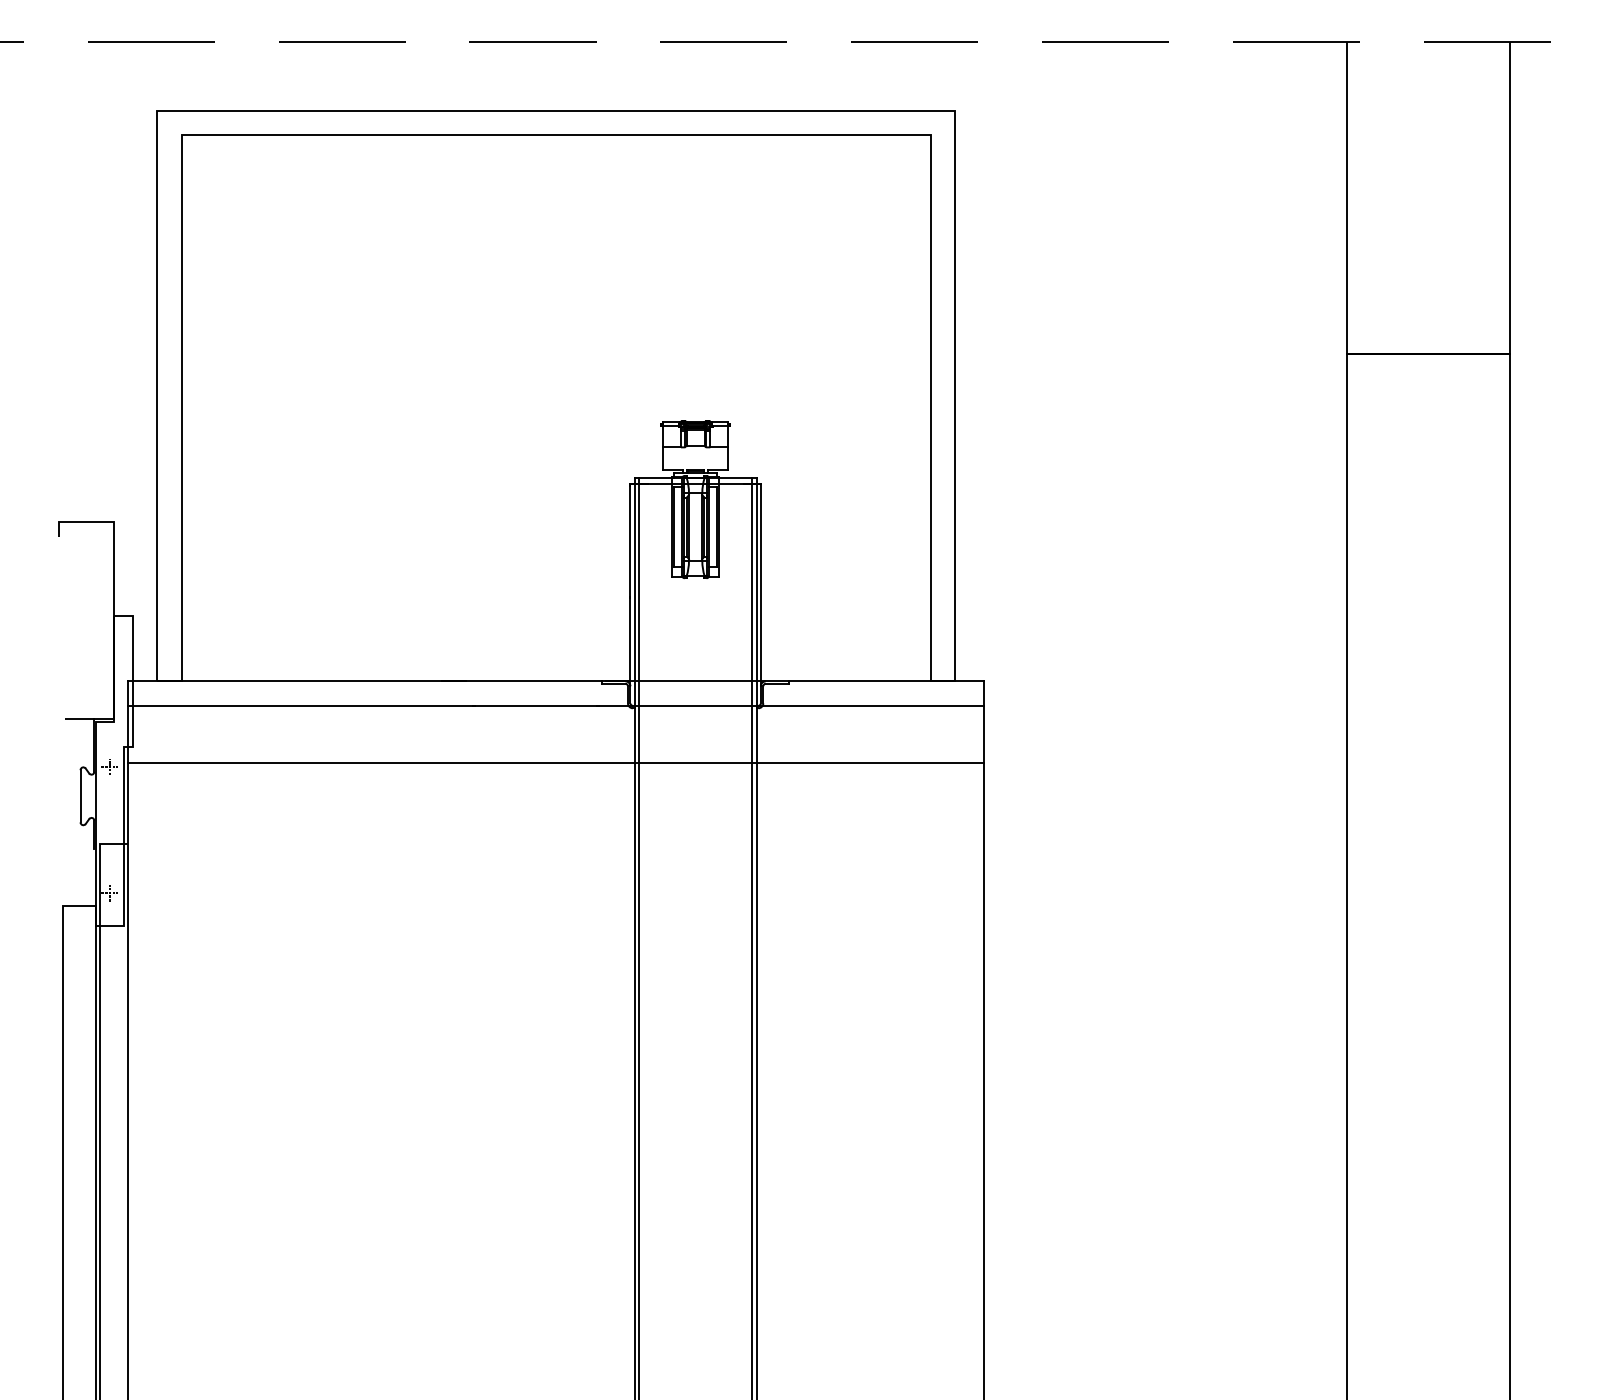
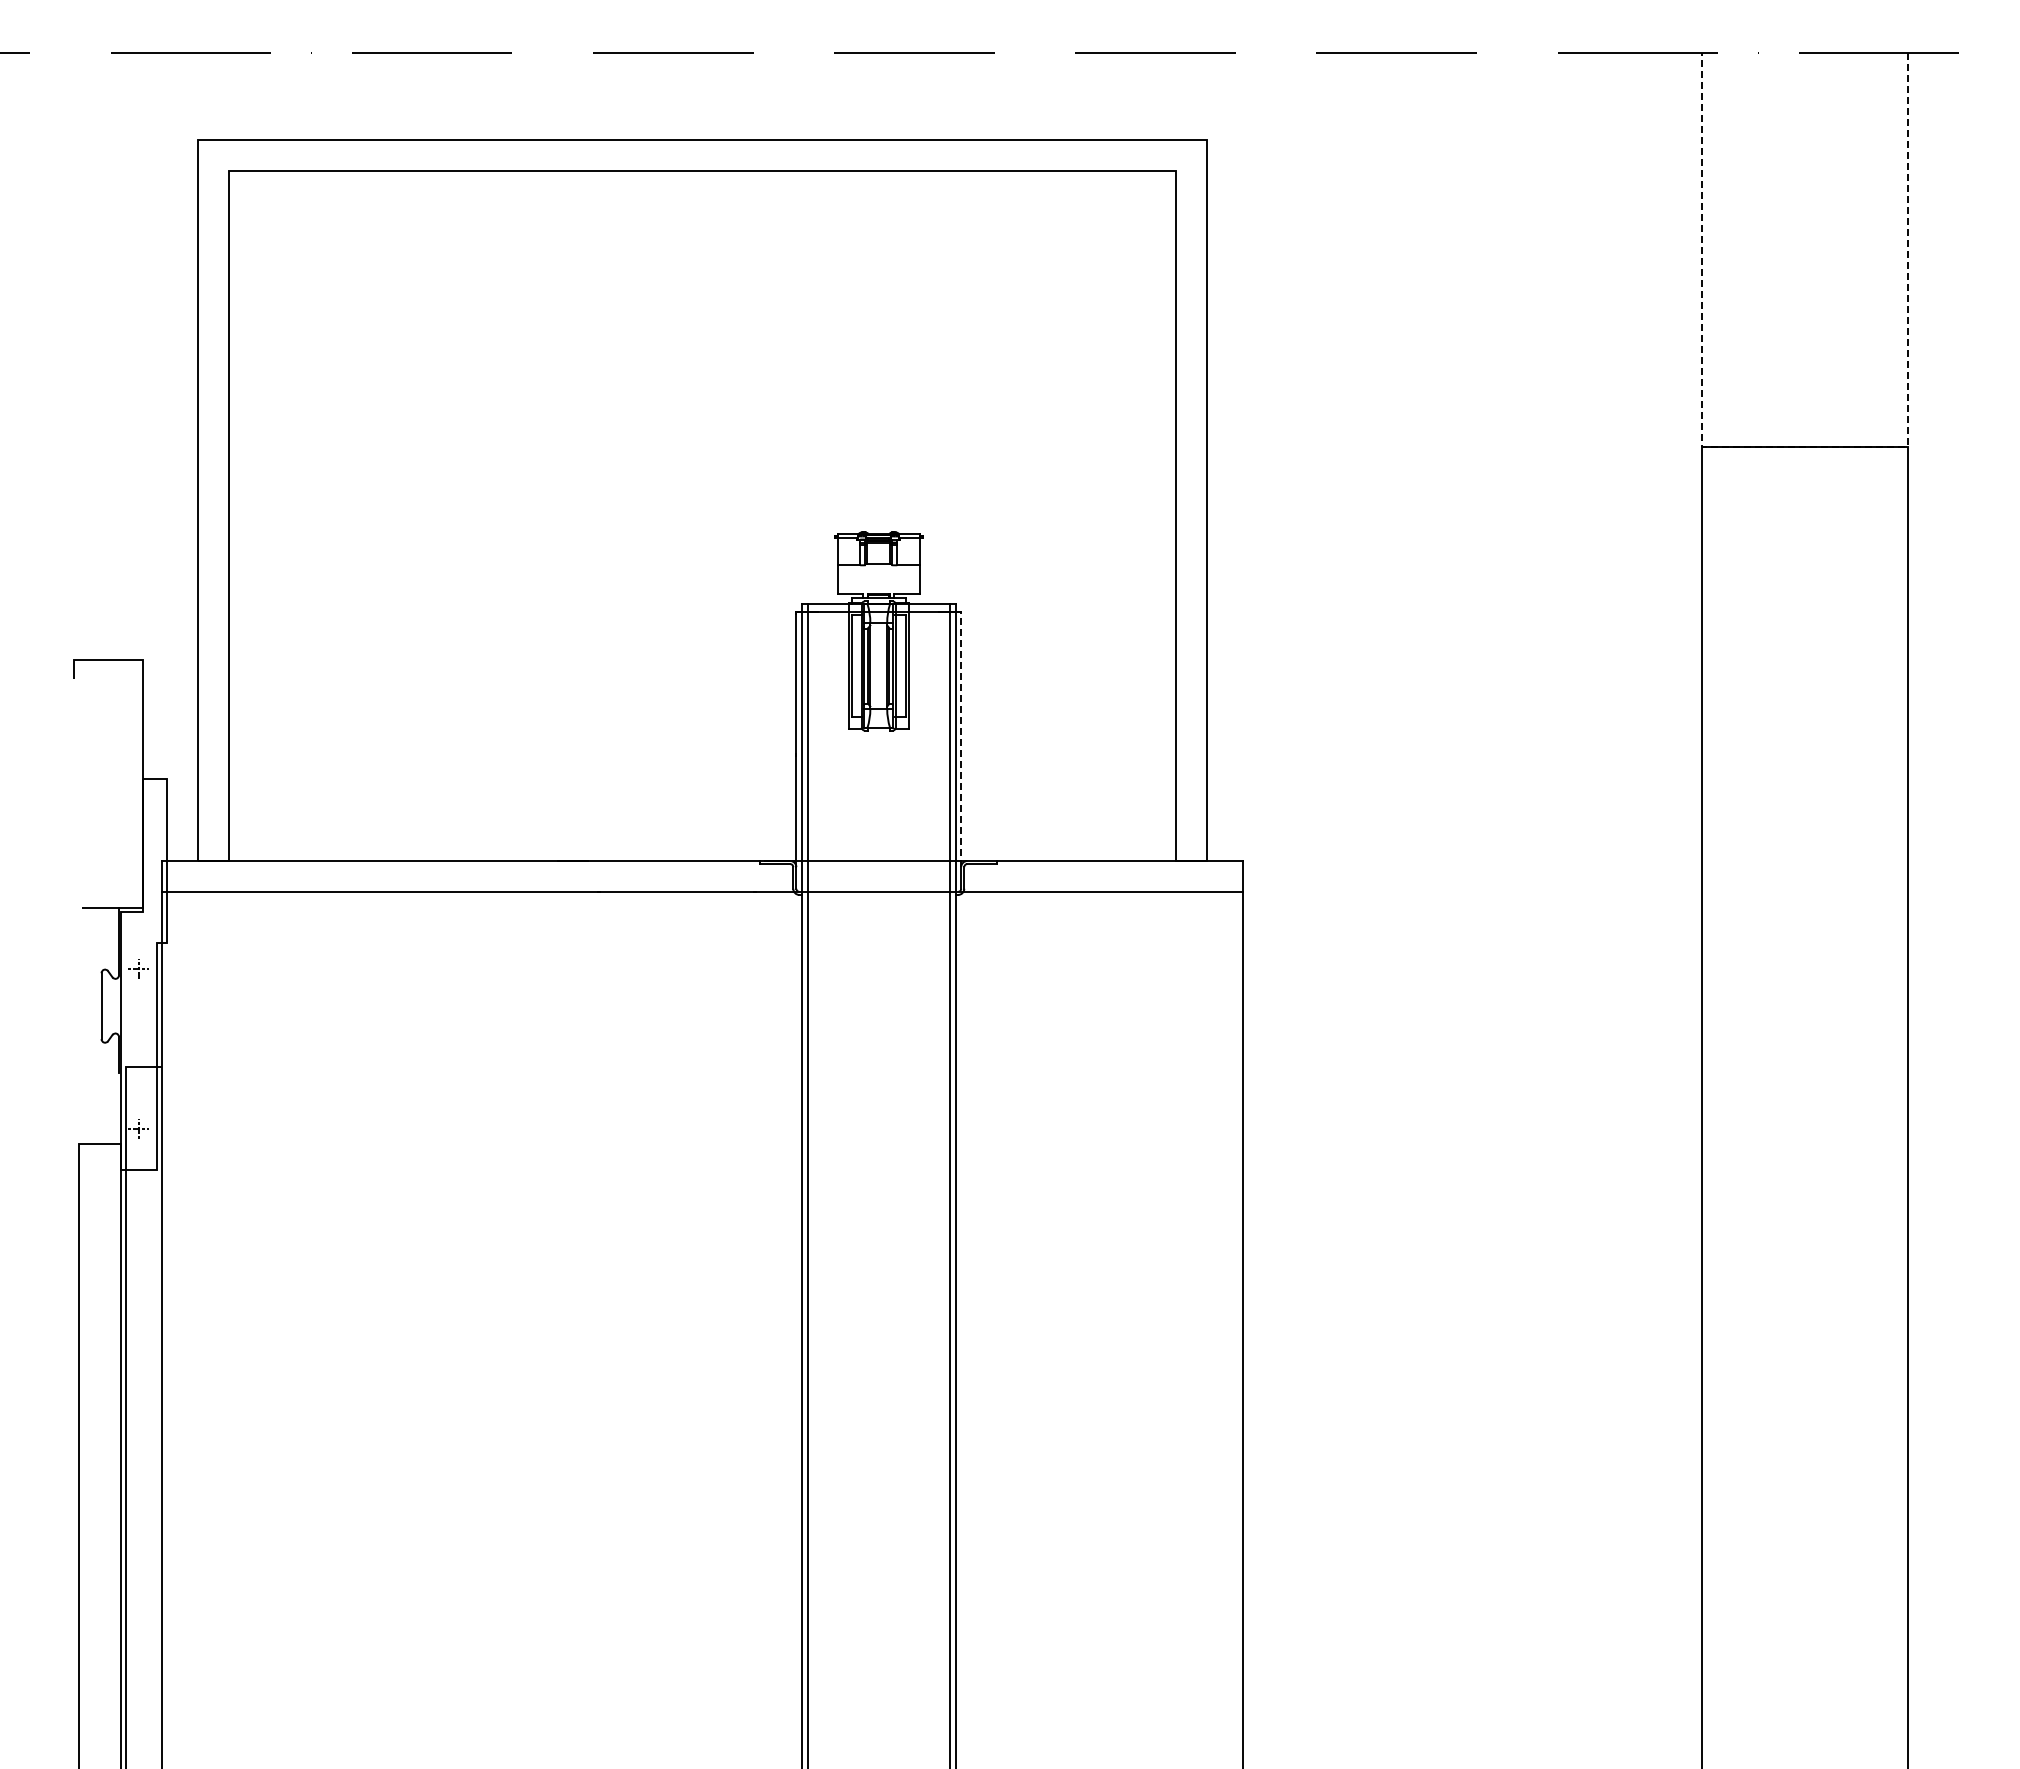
line: (1428, 353) -> (1804, 446), solid -> dashed
line: (761, 585) -> (961, 739), solid -> dashed
line: (556, 762) -> (702, 963), removed

